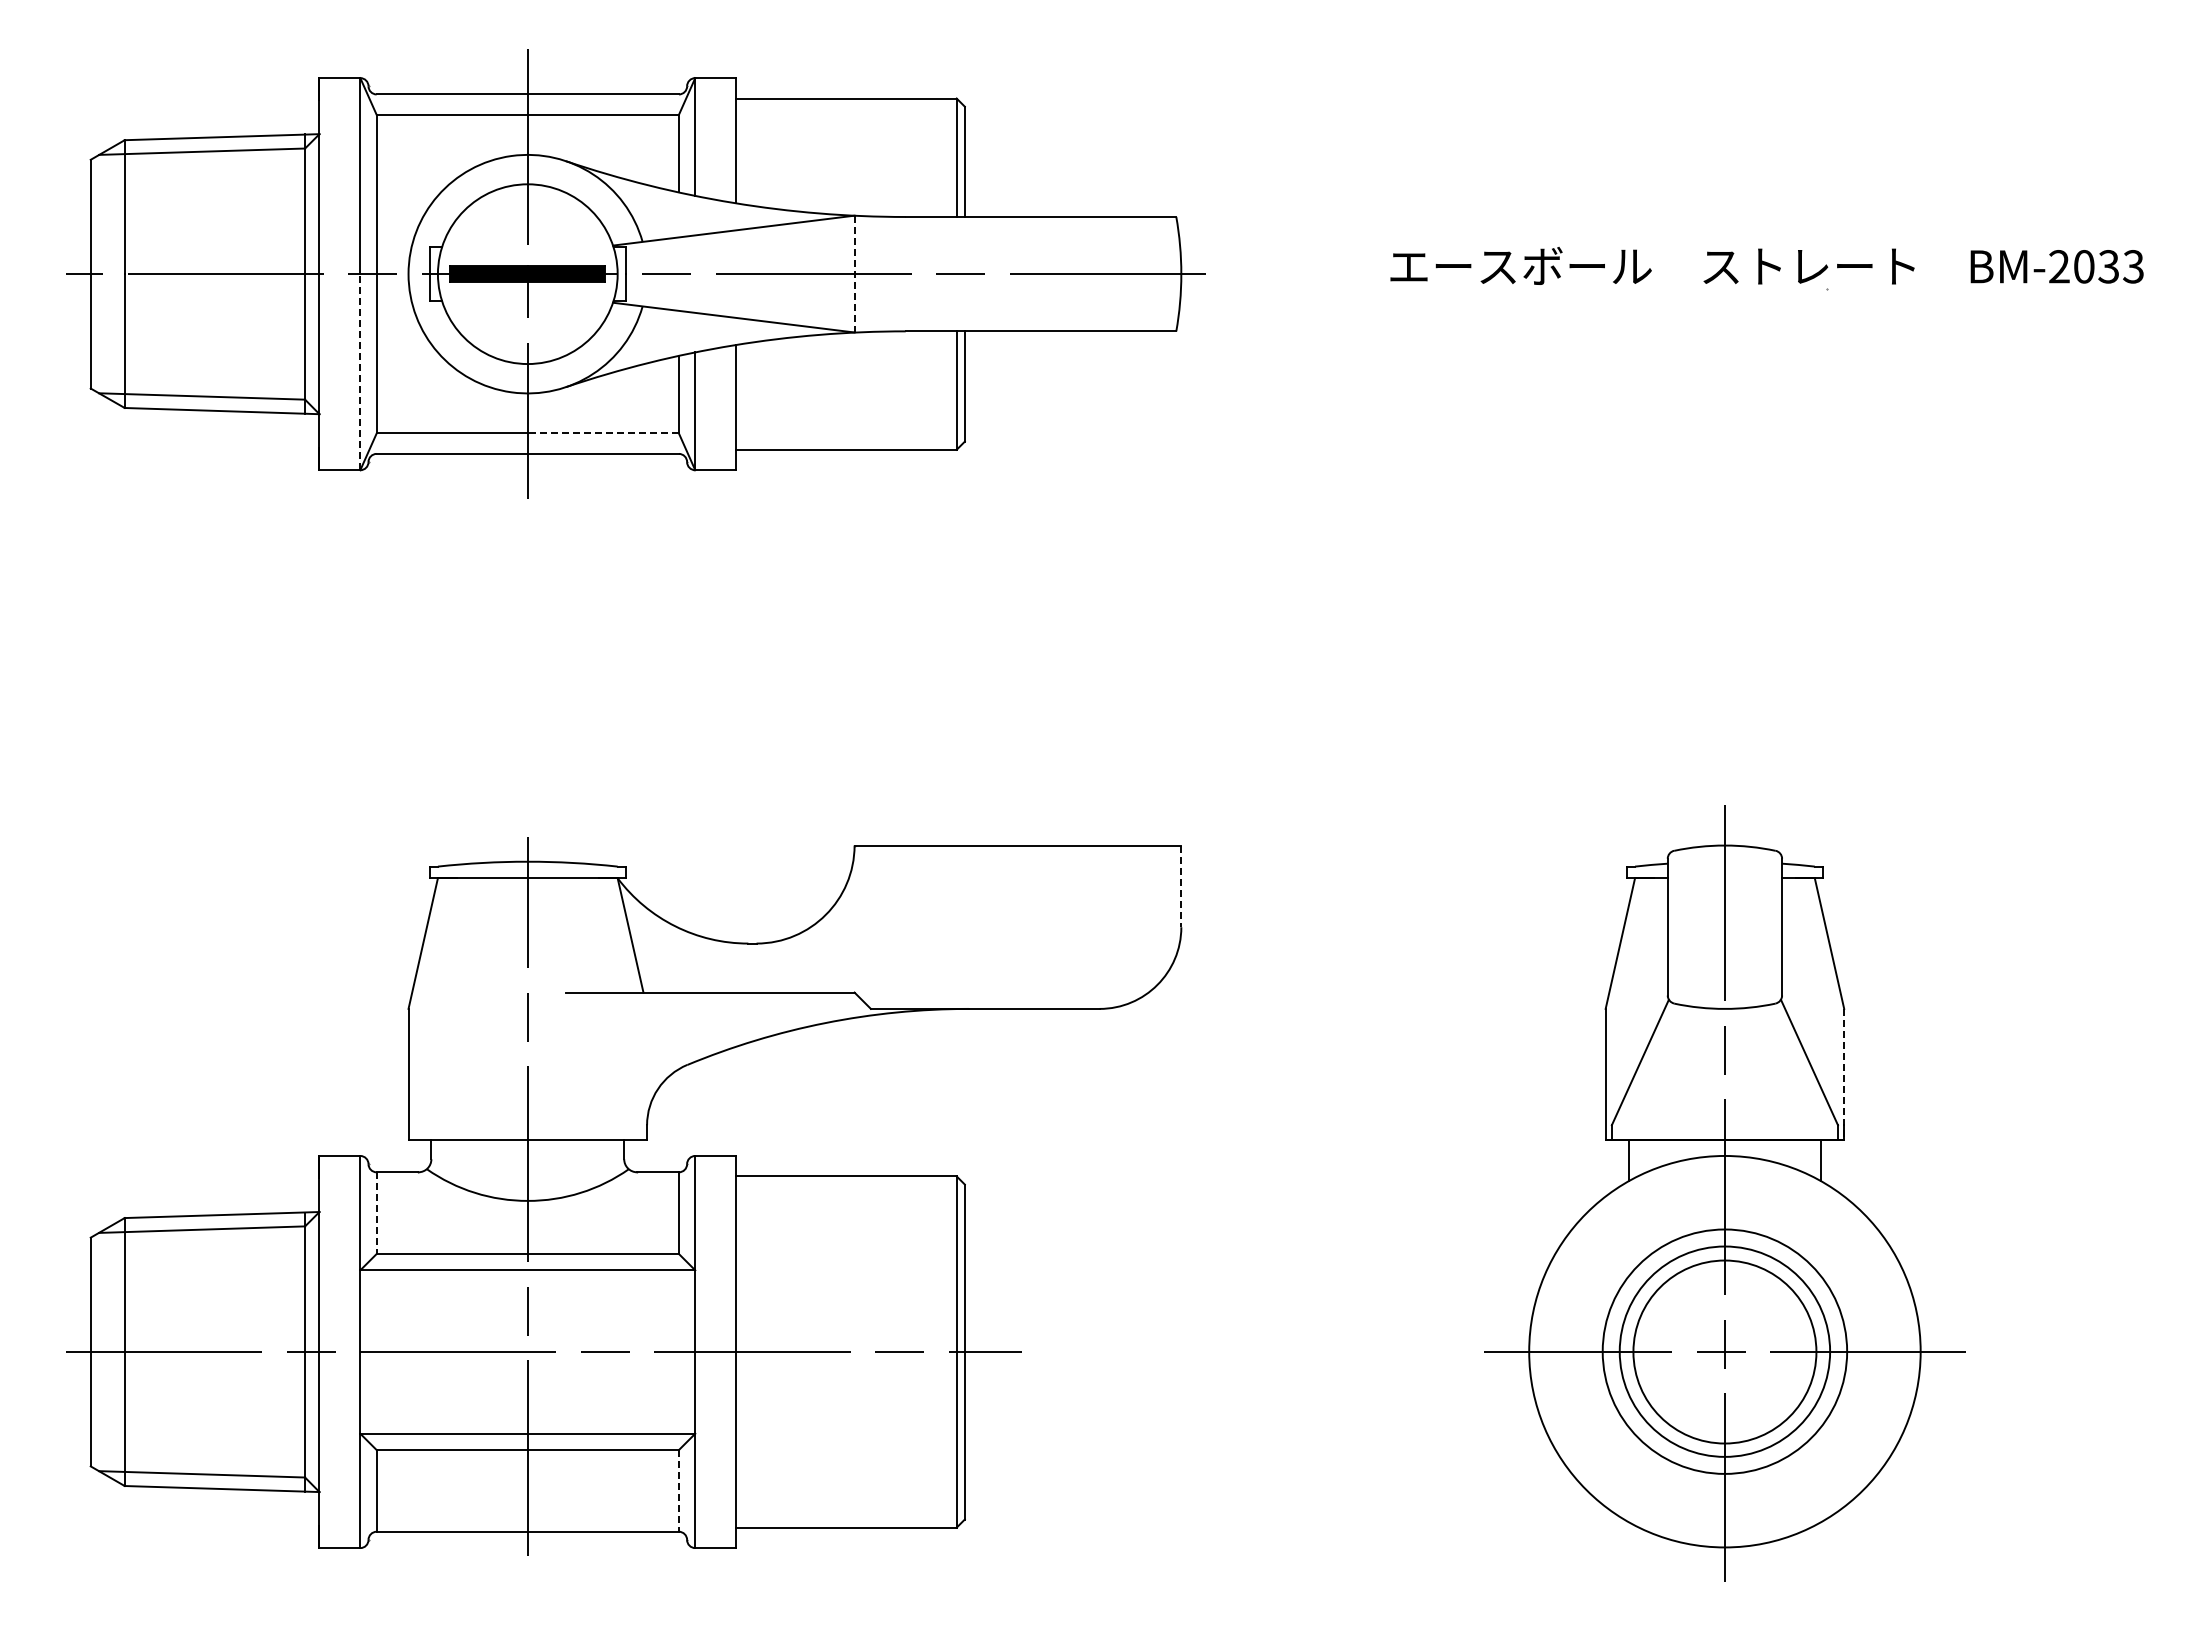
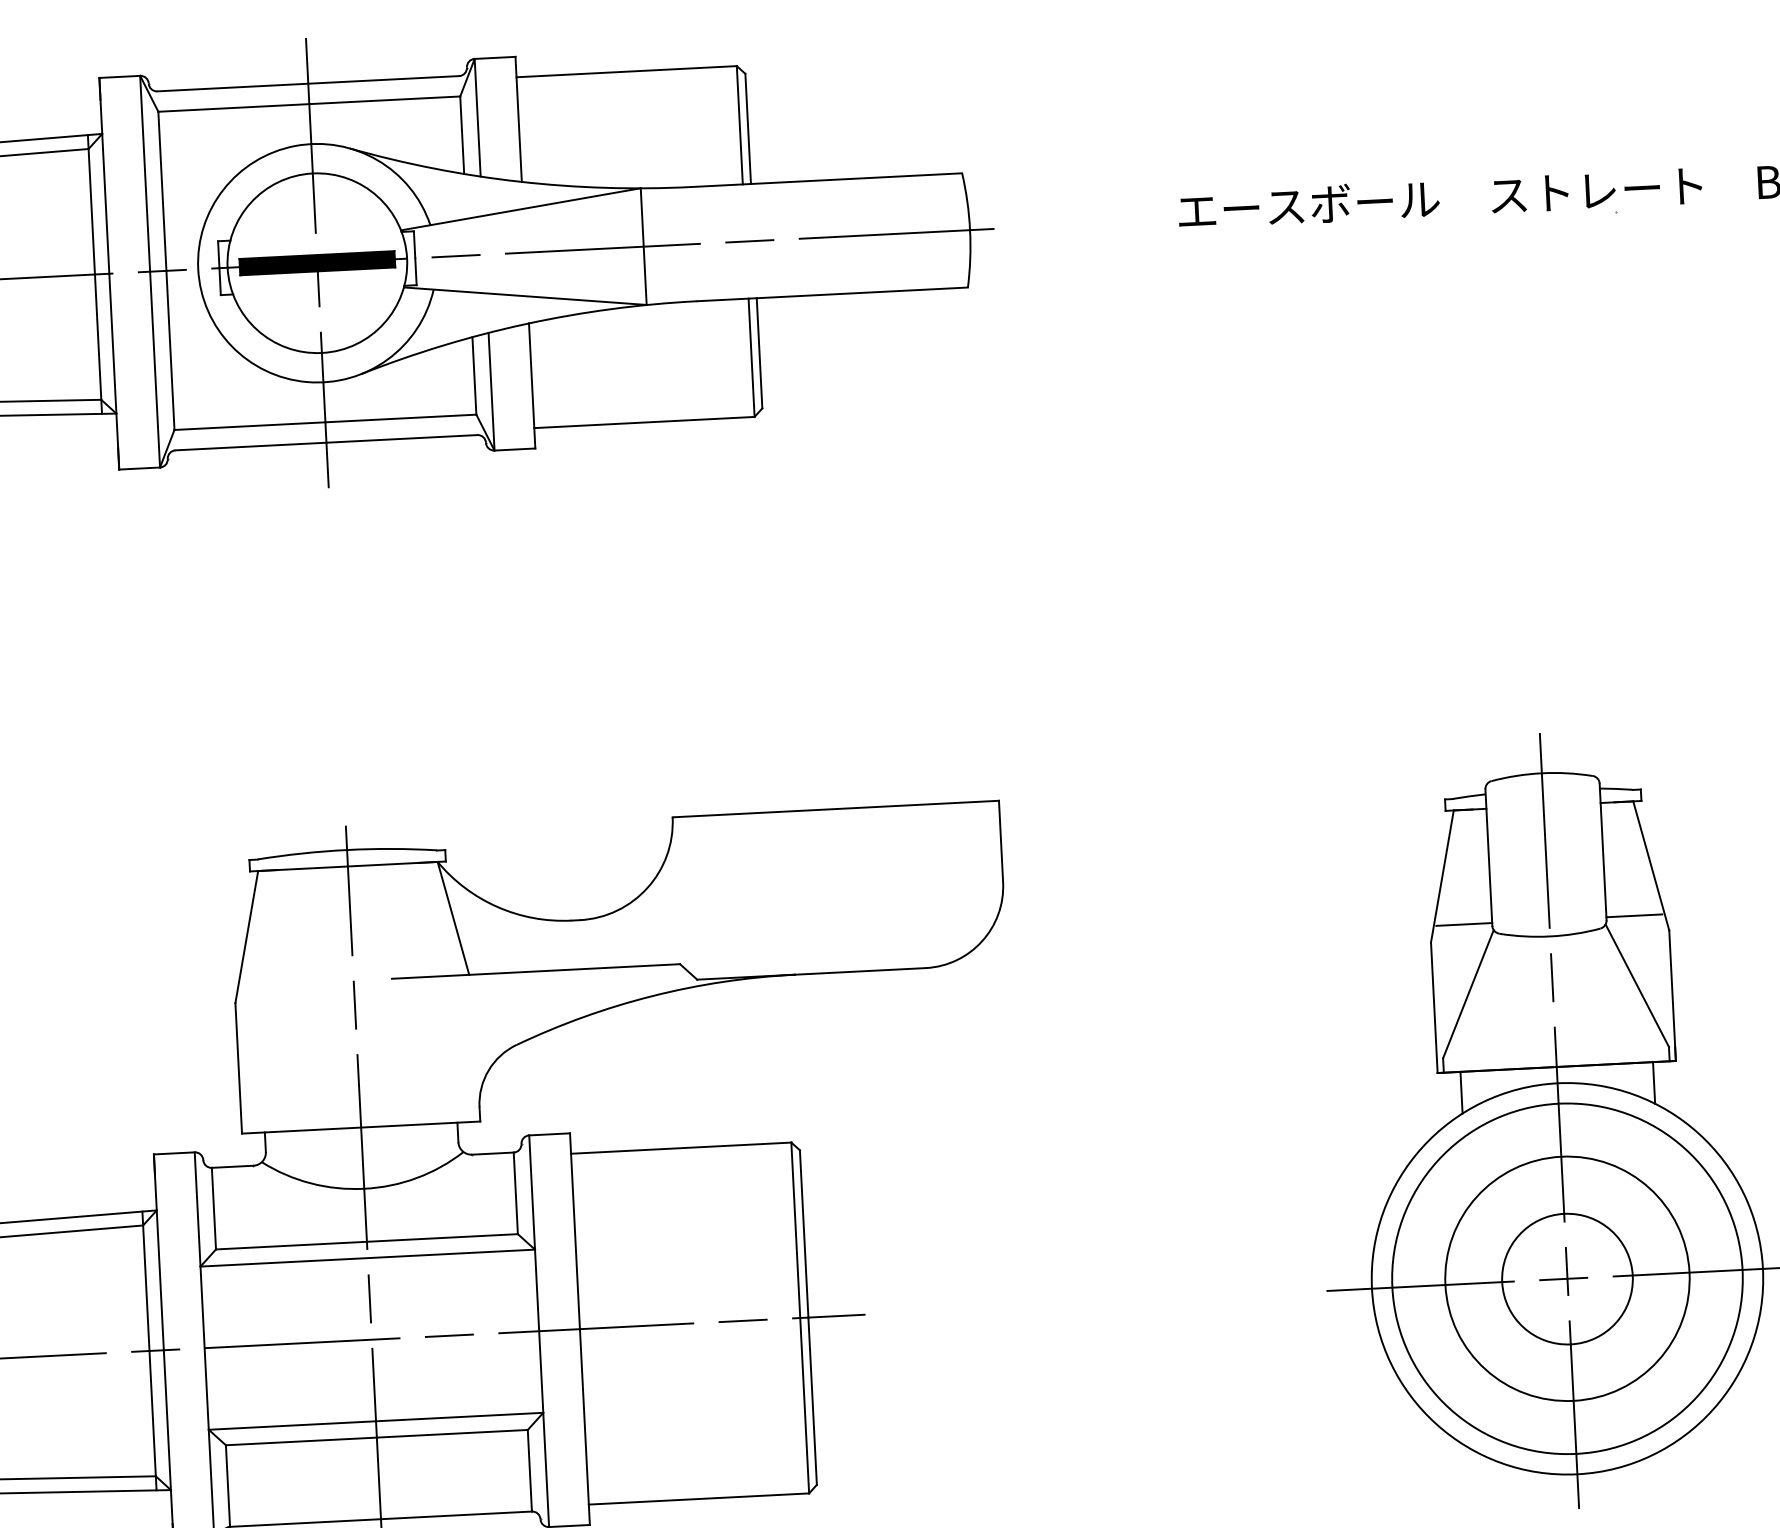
line: (854, 274) -> (643, 247), dashed -> solid
line: (360, 371) -> (155, 368), dashed -> solid
line: (603, 433) -> (401, 418), dashed -> solid
line: (1181, 886) -> (1001, 841), dashed -> solid
line: (1639, 992) -> (1463, 924), added
line: (1810, 992) -> (1634, 915), added
line: (1844, 1074) -> (1672, 995), dashed -> solid
line: (376, 1213) -> (213, 1209), dashed -> solid
circle: (1724, 1351) -> (1567, 1278), size x0.71
circle: (1724, 1351) -> (1567, 1278), size x1.67
line: (678, 1490) -> (529, 1470), dashed -> solid

